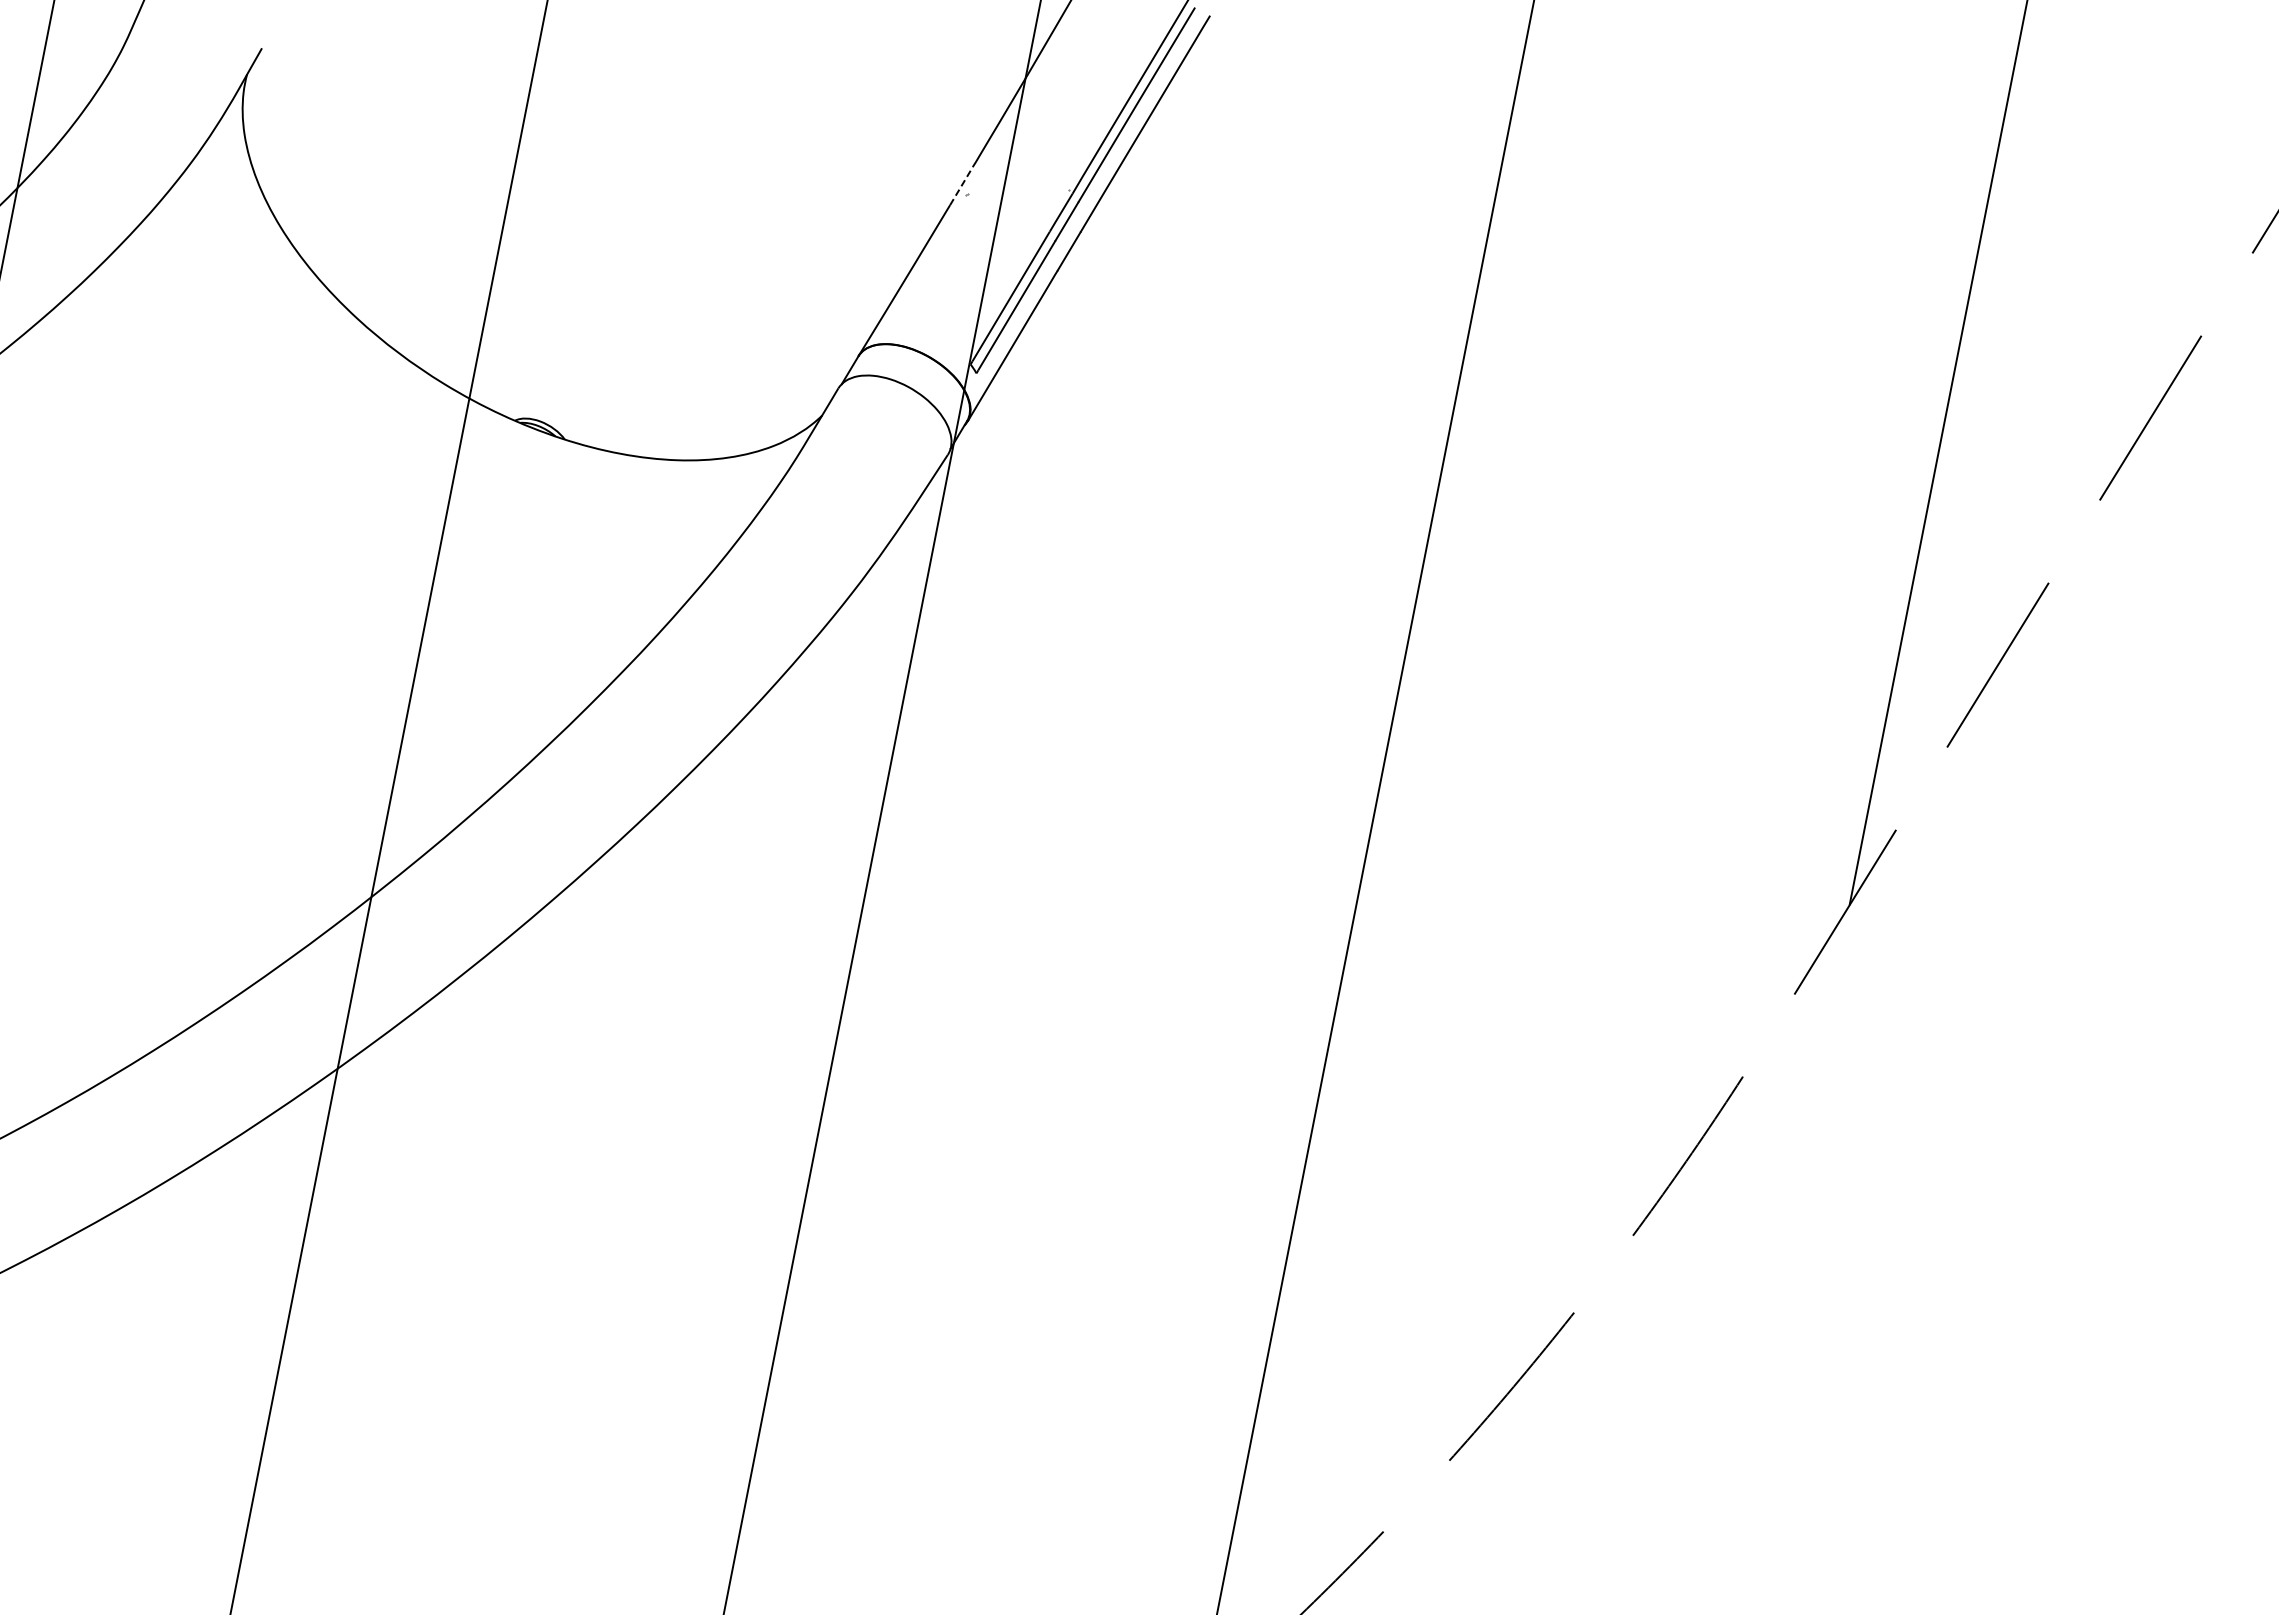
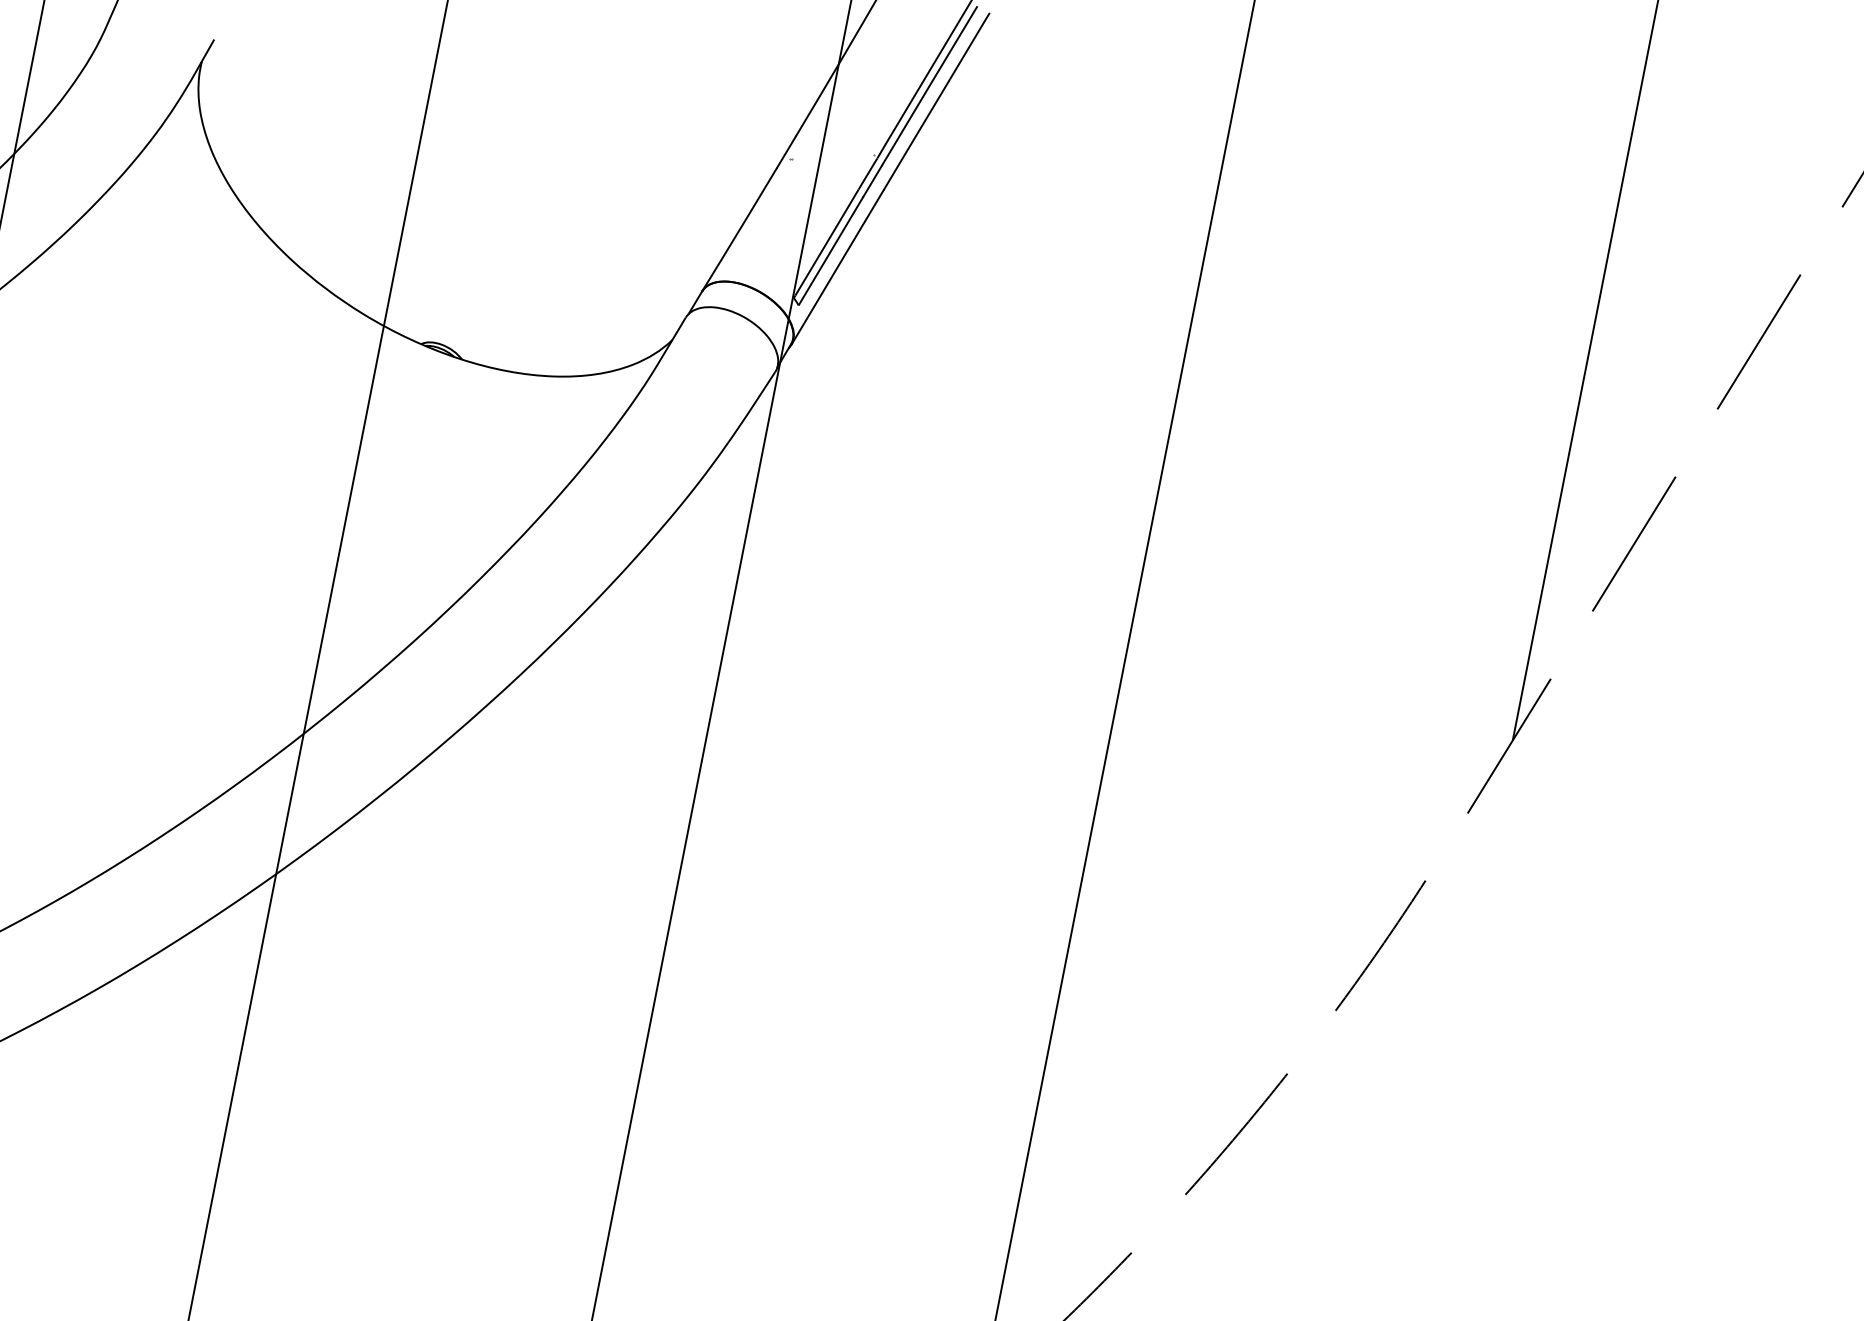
line: (961, 185) -> (786, 151), dashed -> solid

